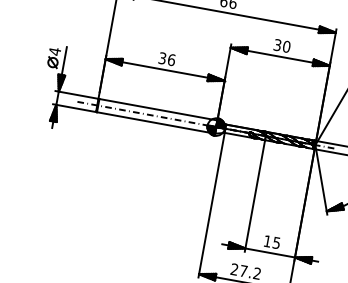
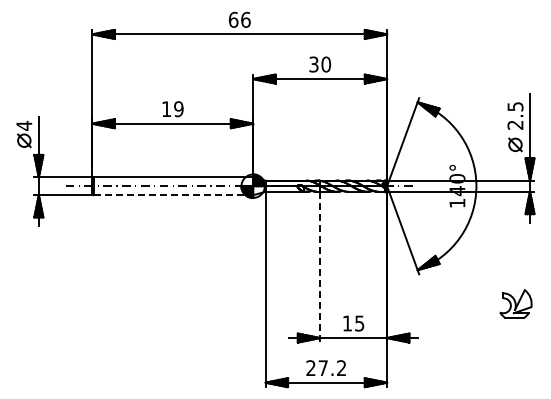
text: (166, 59) -> (172, 109), 36 -> 19
line: (156, 123) -> (173, 195), solid -> dashed
line: (255, 196) -> (320, 267), solid -> dashed

